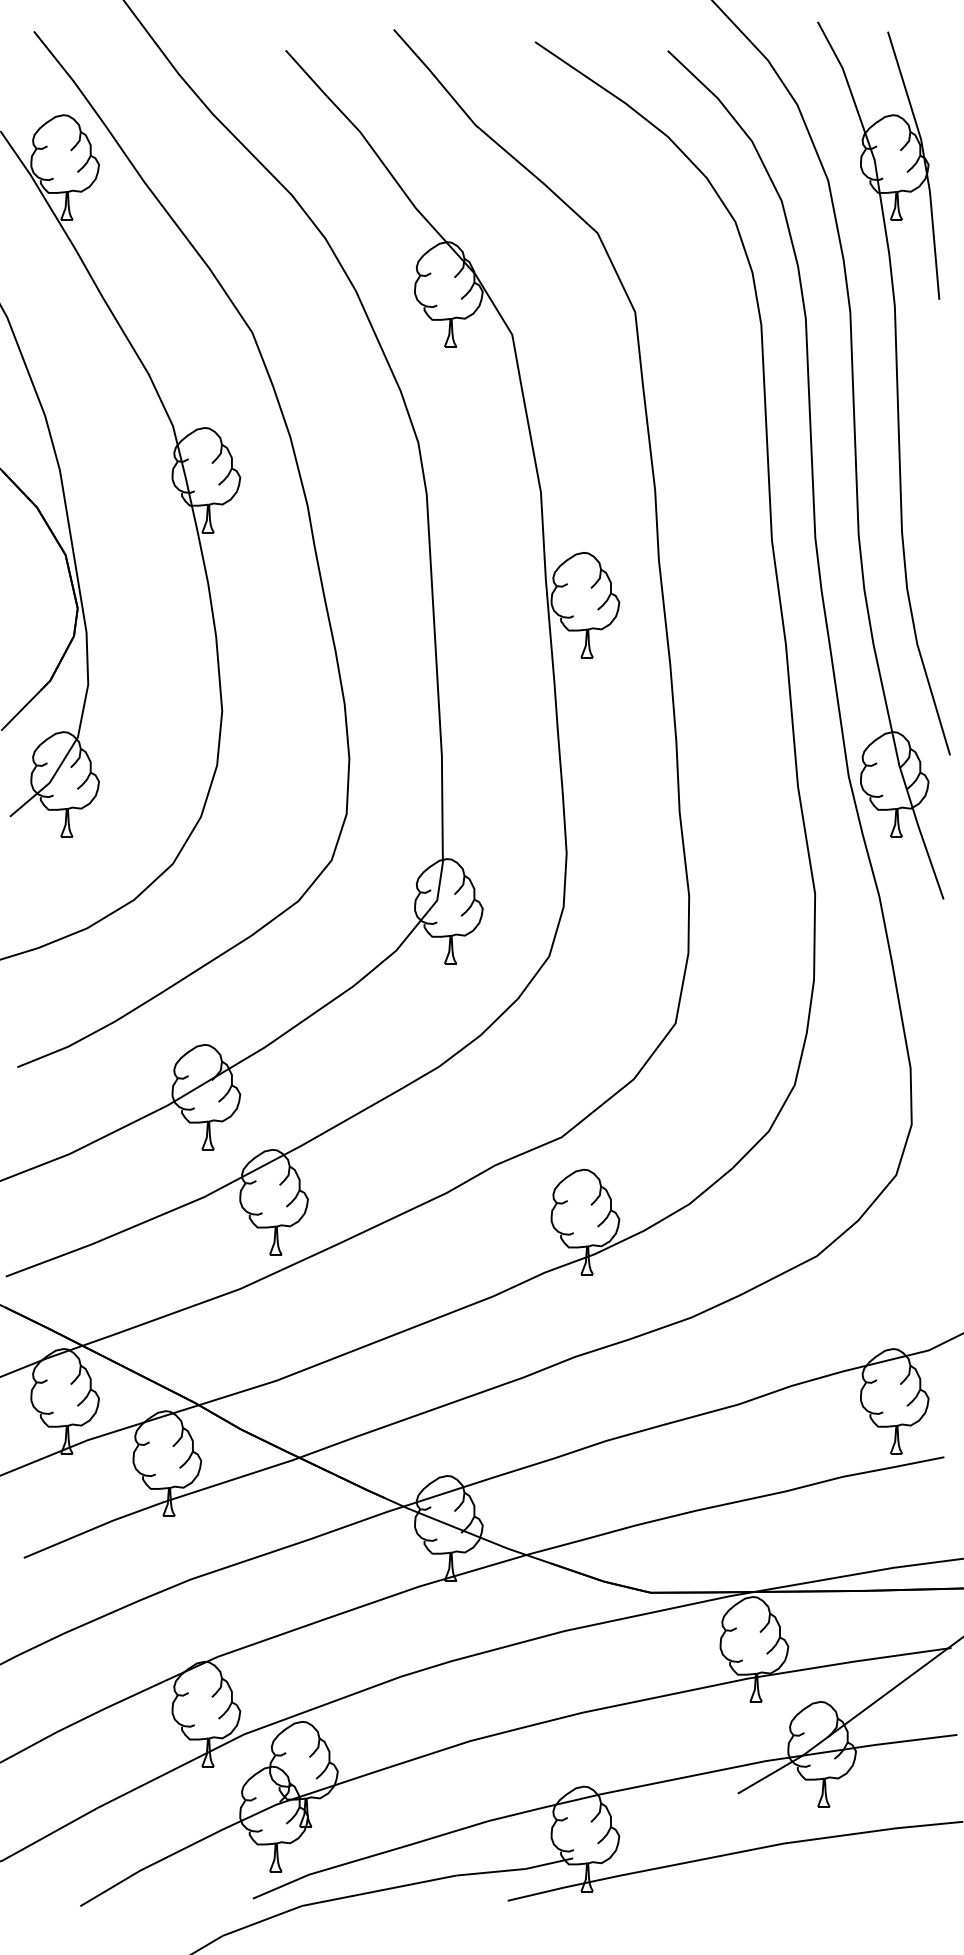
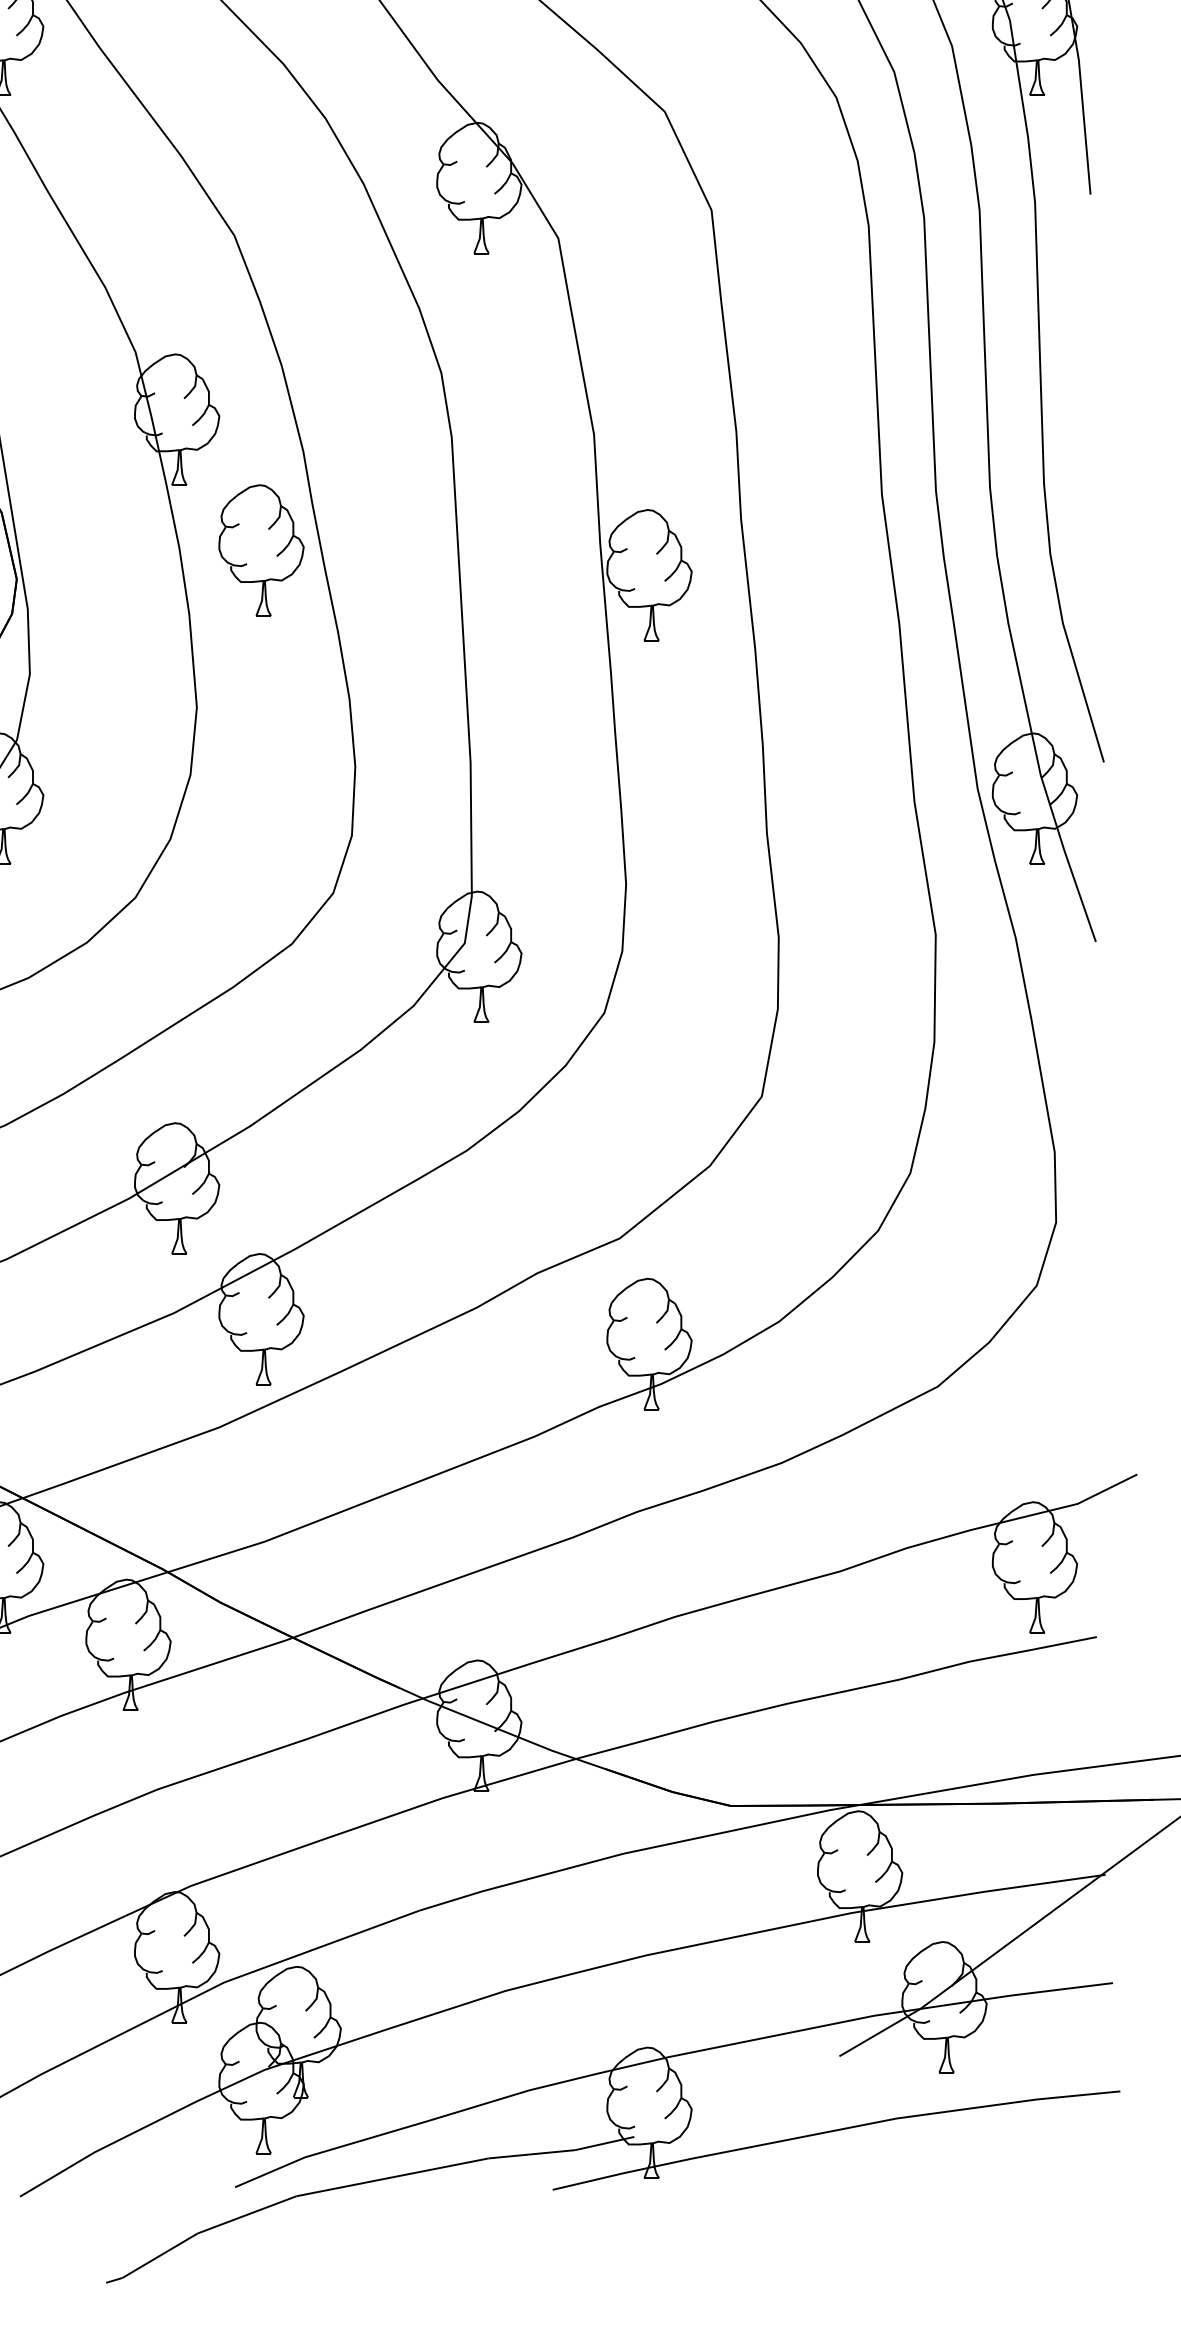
part: (273, 585) -> (260, 550), added

